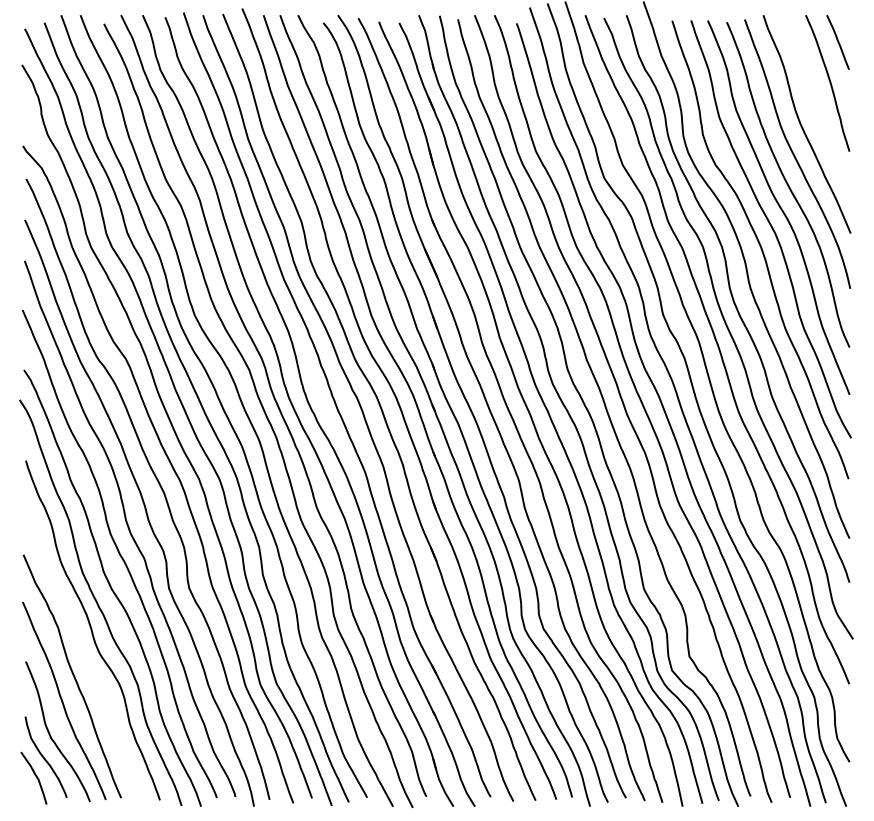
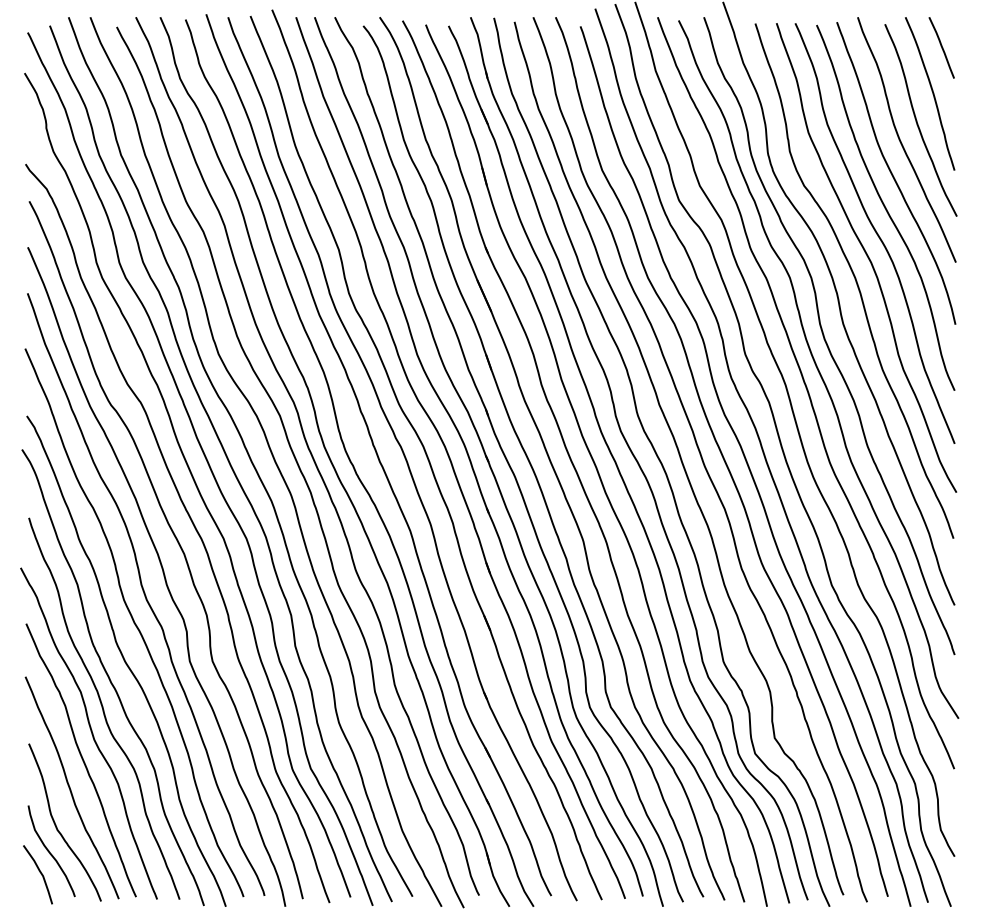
curve: (816, 107) -> (917, 120), added
curve: (80, 650) -> (90, 731), added

